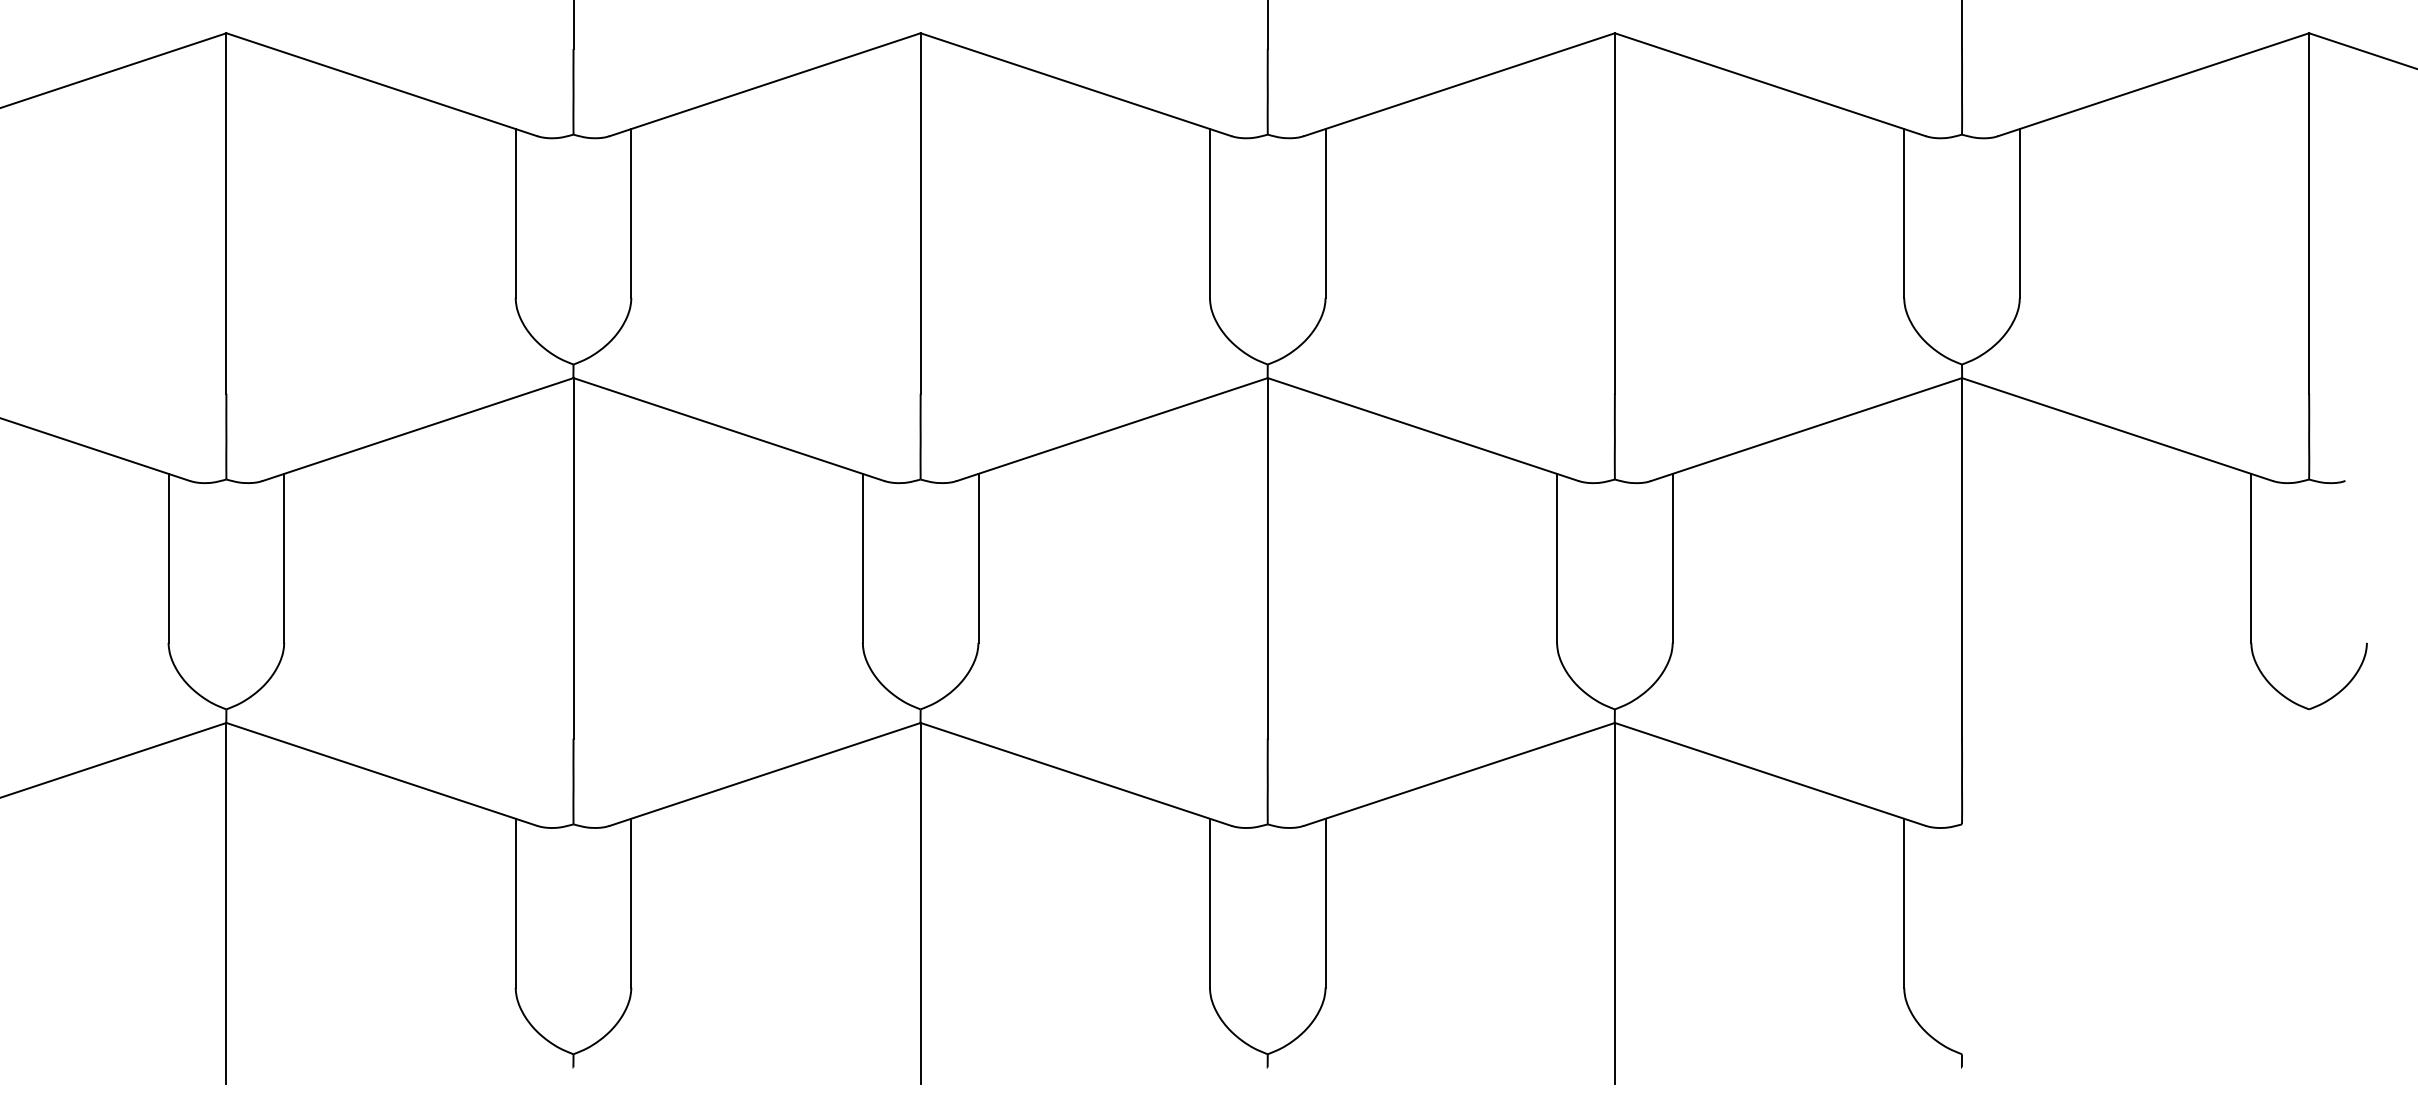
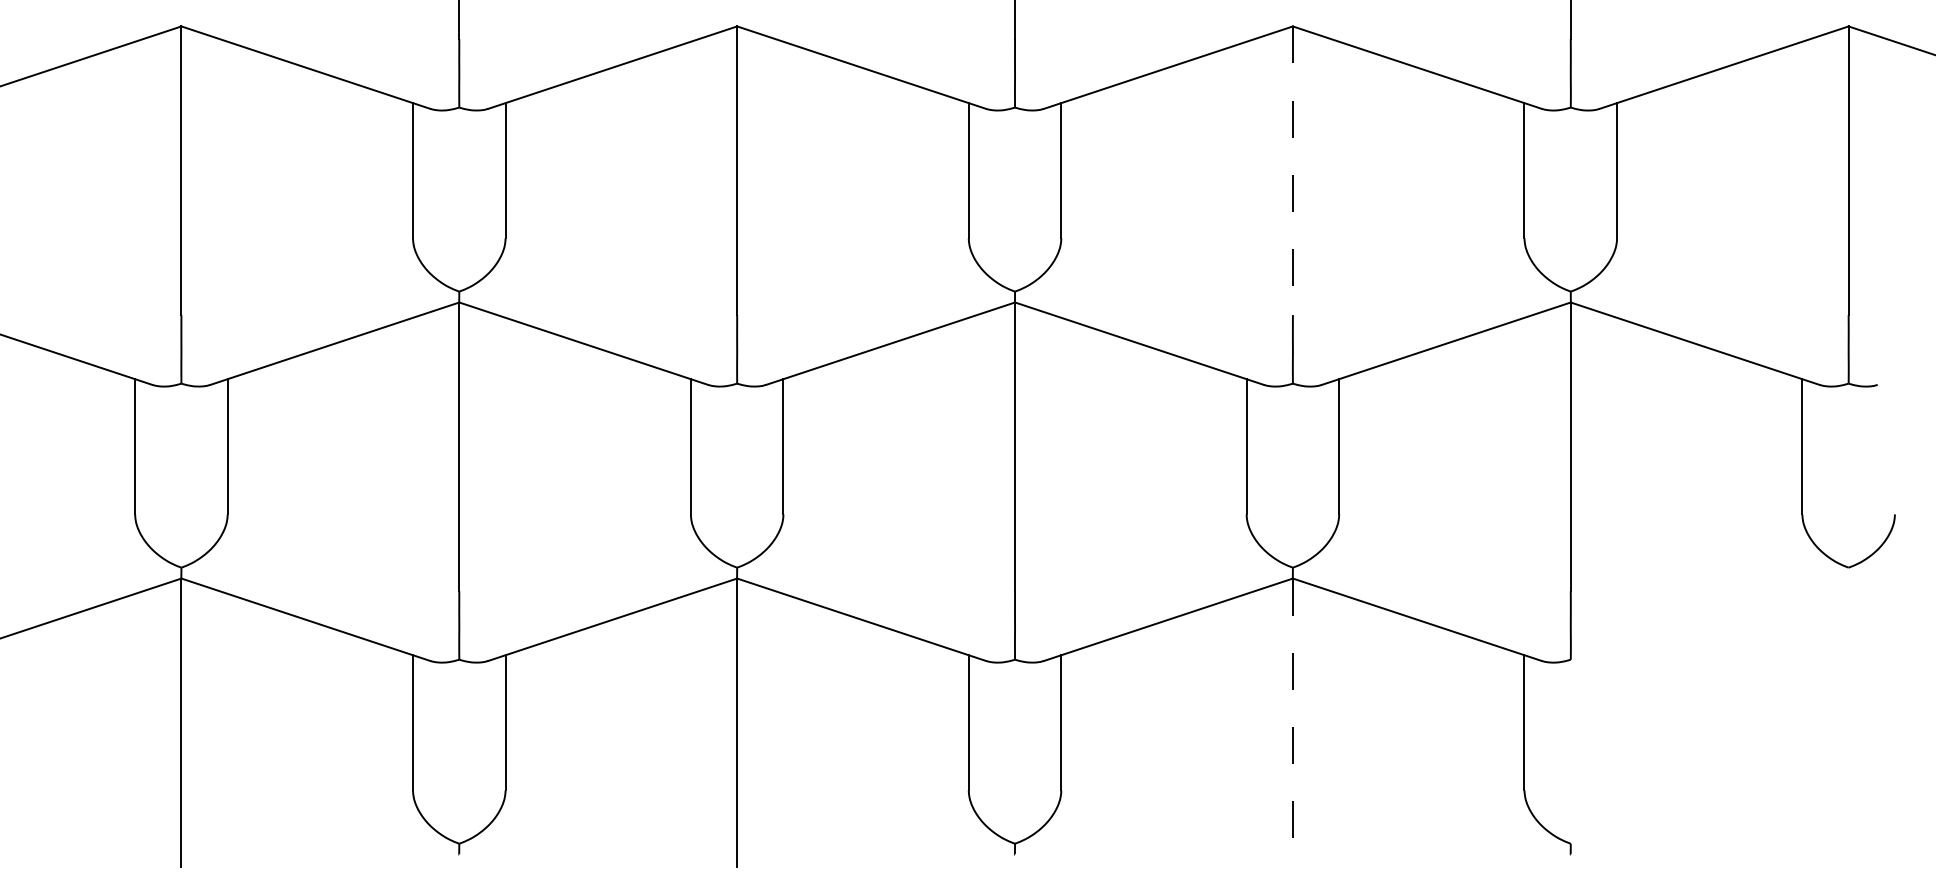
line: (1614, 214) -> (1292, 171), solid -> dashed
line: (1614, 903) -> (1292, 723), solid -> dashed

